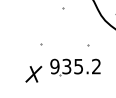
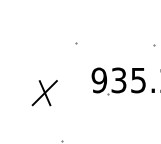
part: (33, 73) -> (44, 91), moved

